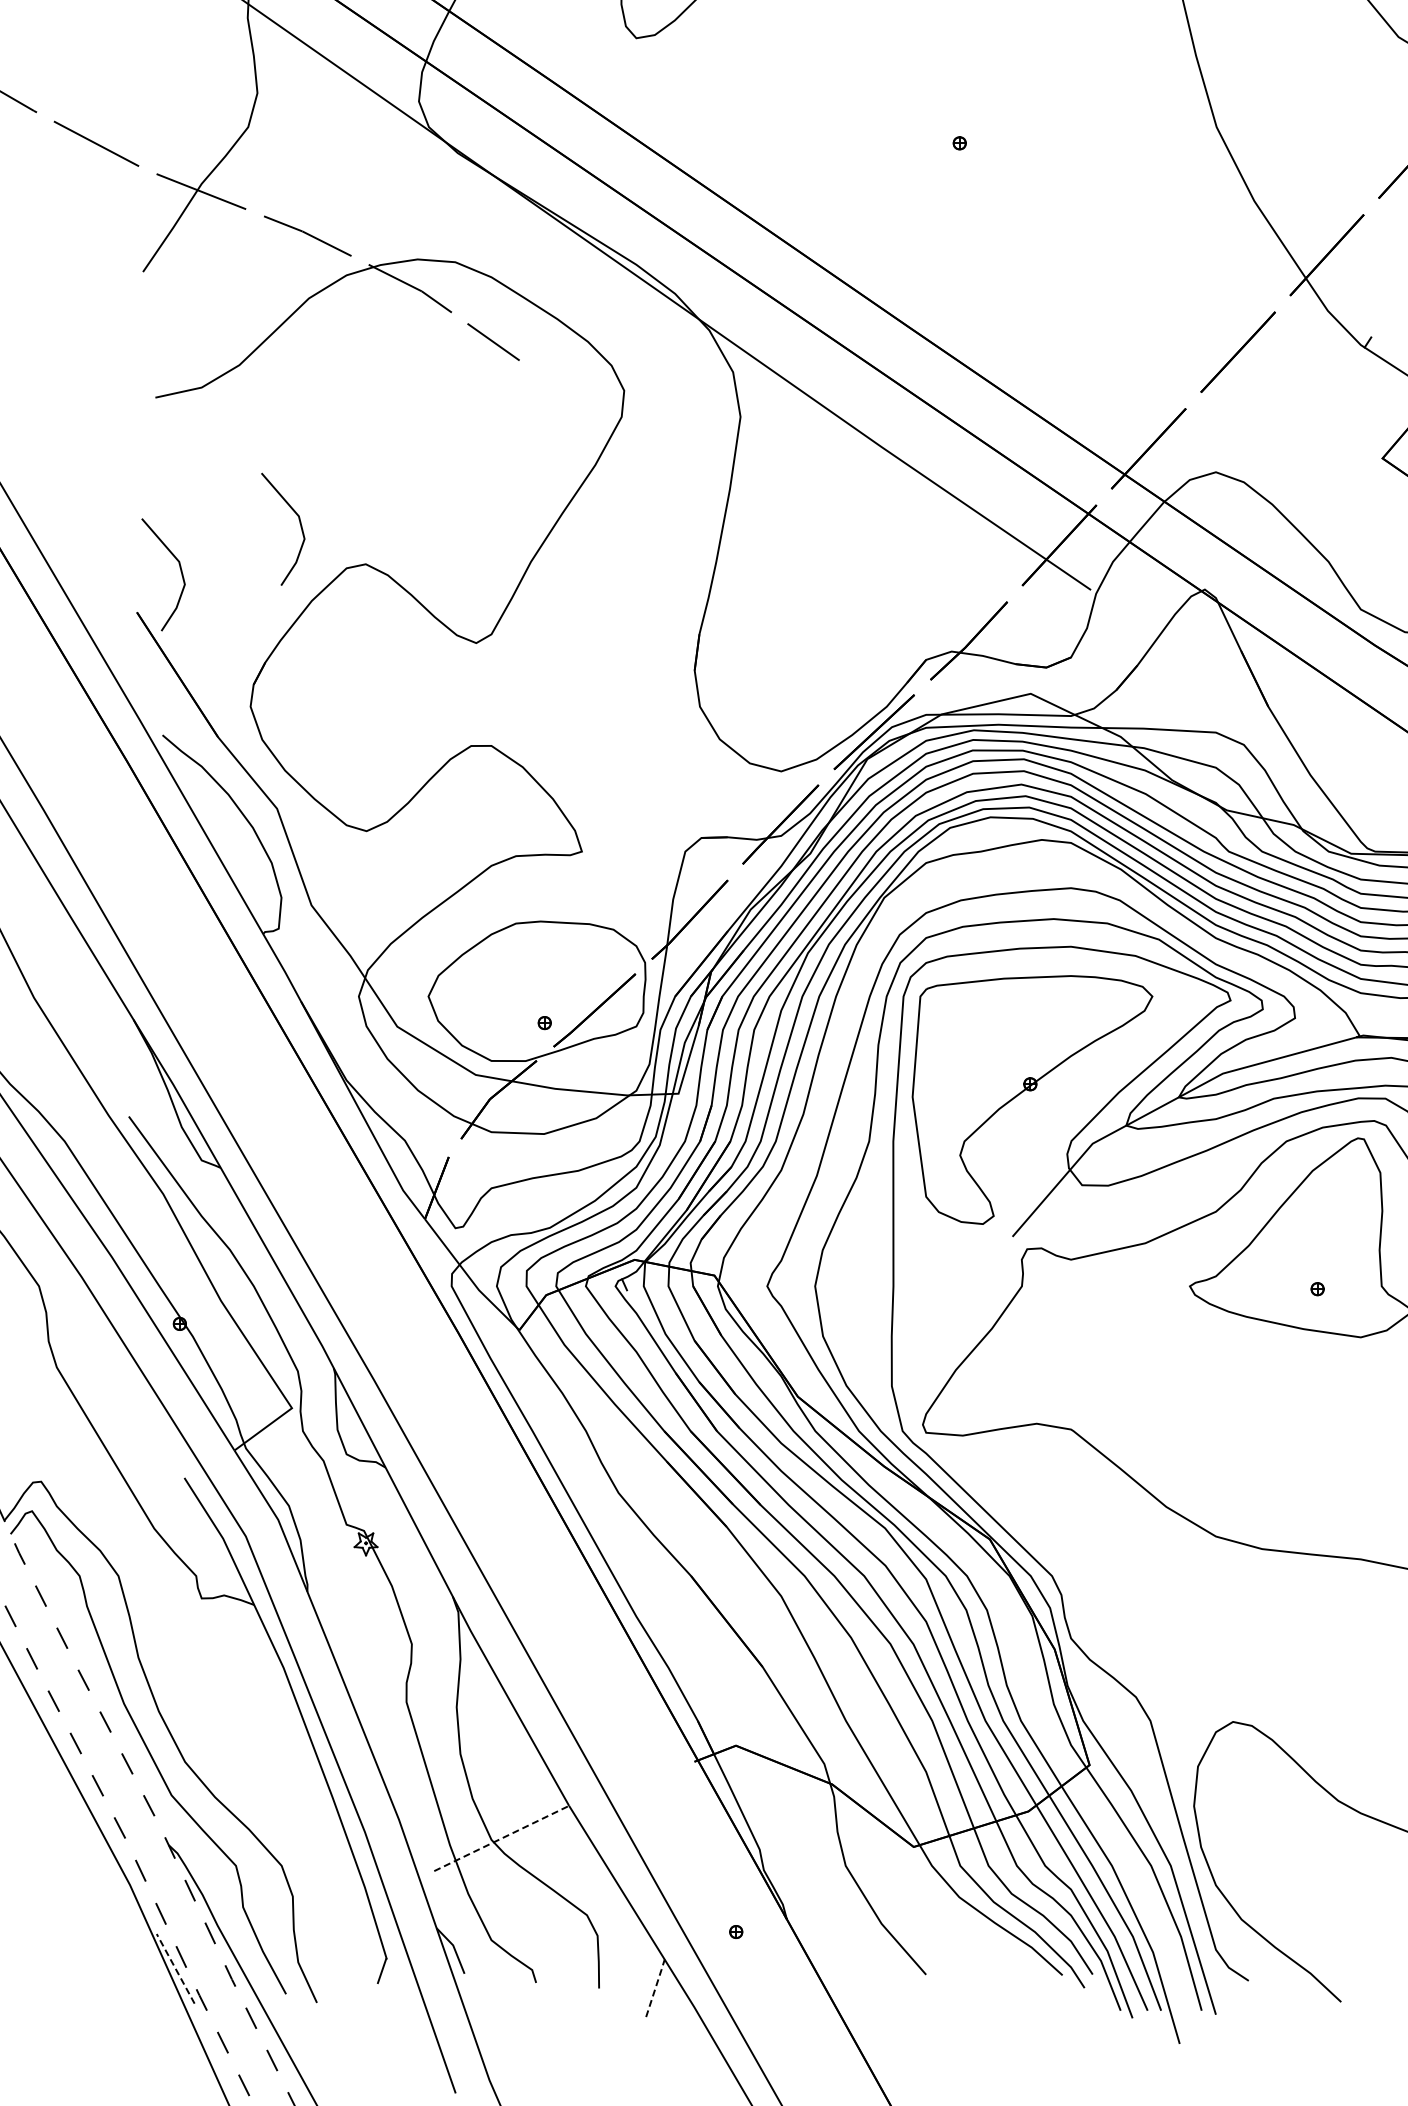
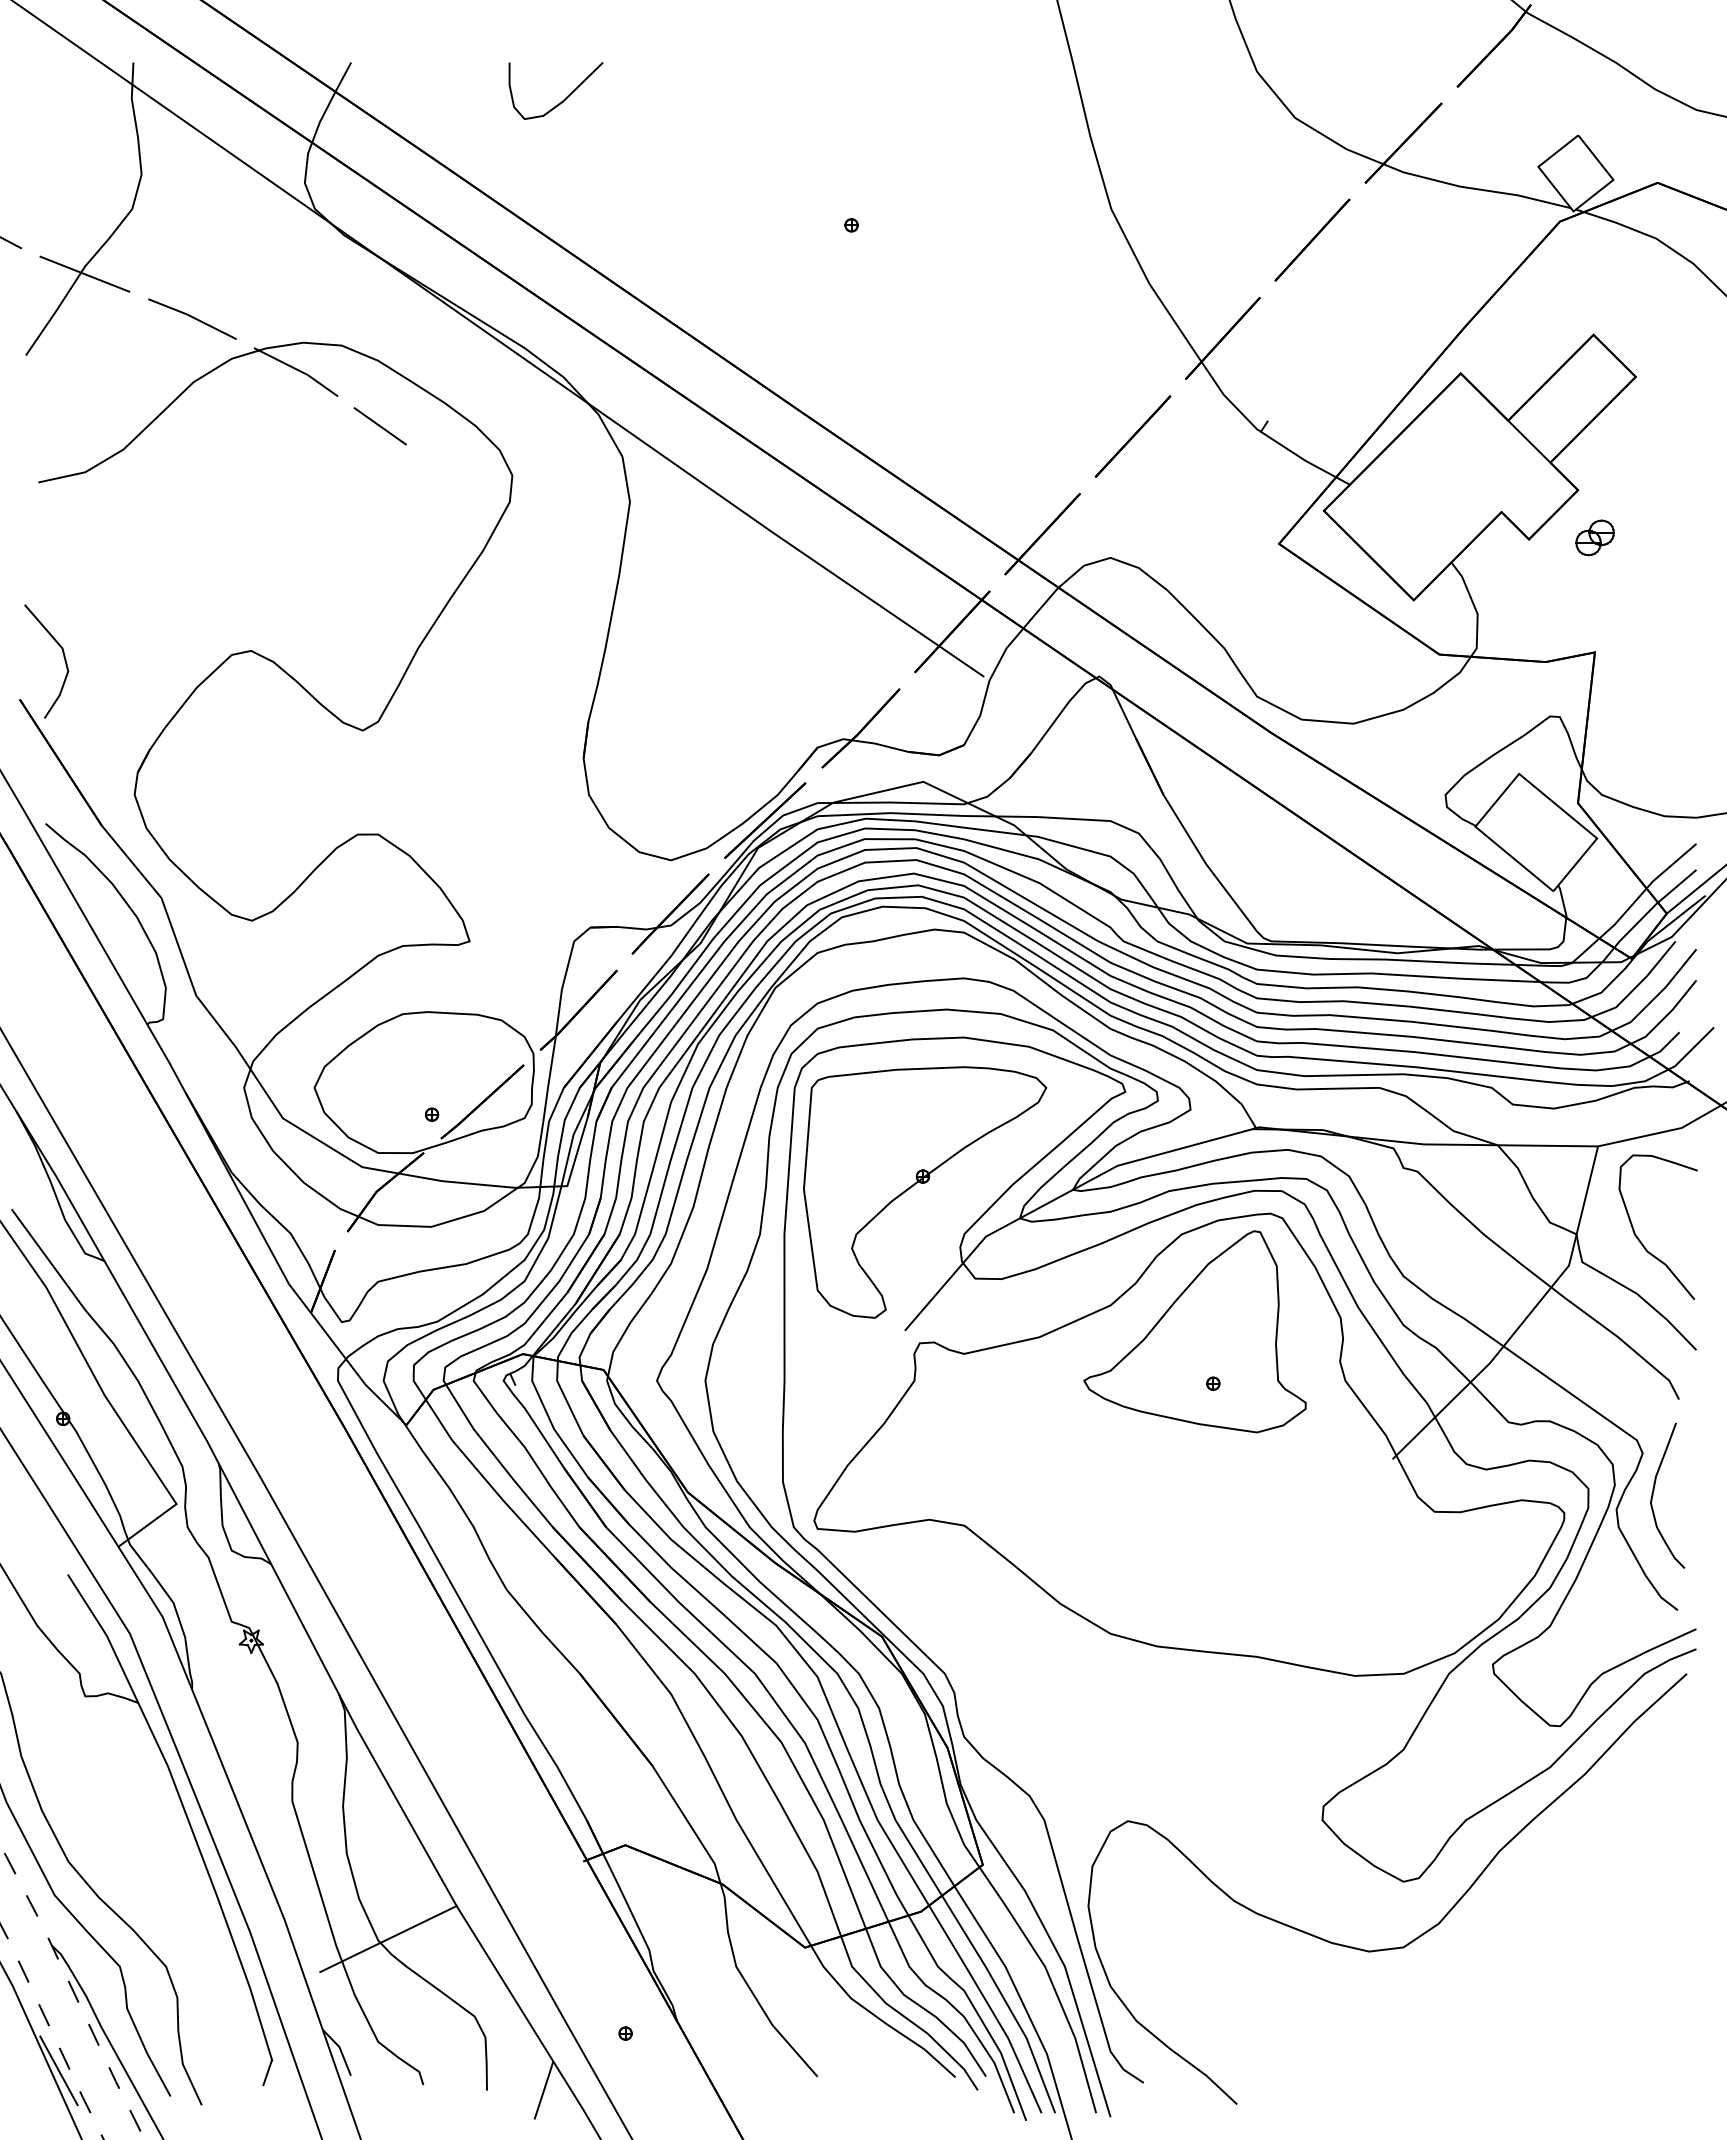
line: (299, 525) -> (184, 611), removed
line: (501, 1838) -> (388, 1939), dashed -> solid
line: (175, 1968) -> (58, 2070), dashed -> solid
line: (656, 1987) -> (544, 2089), dashed -> solid

